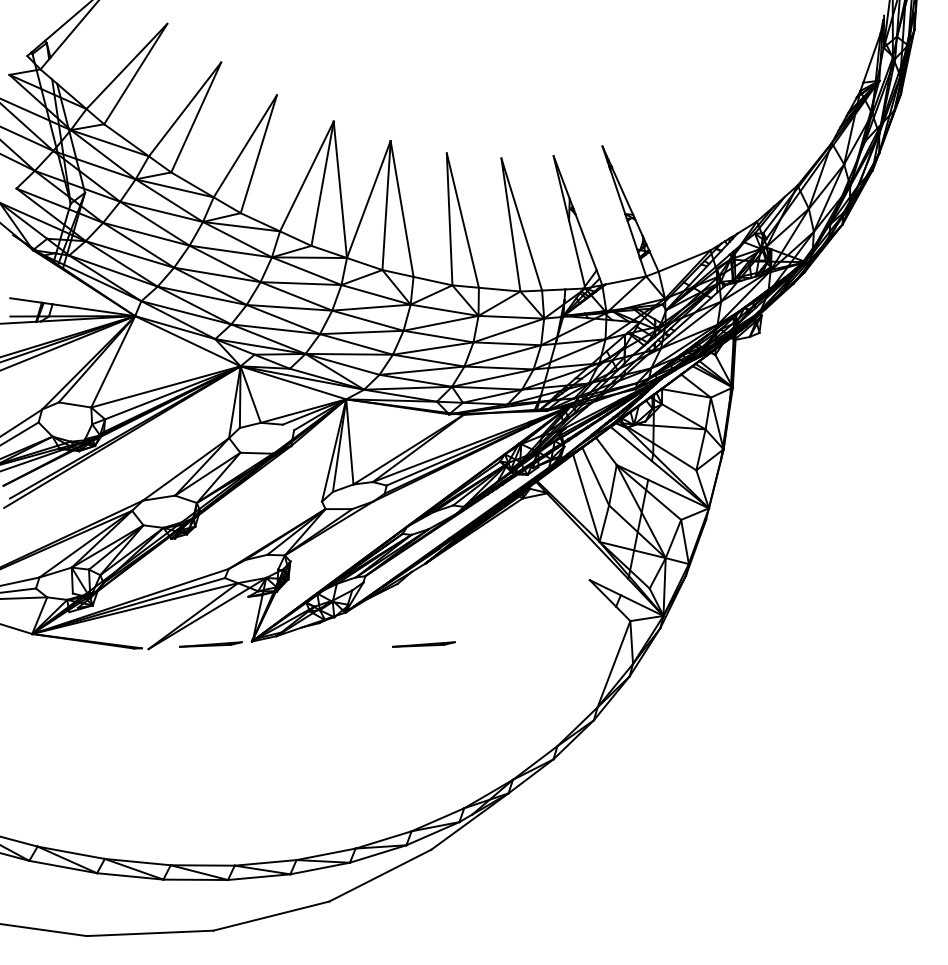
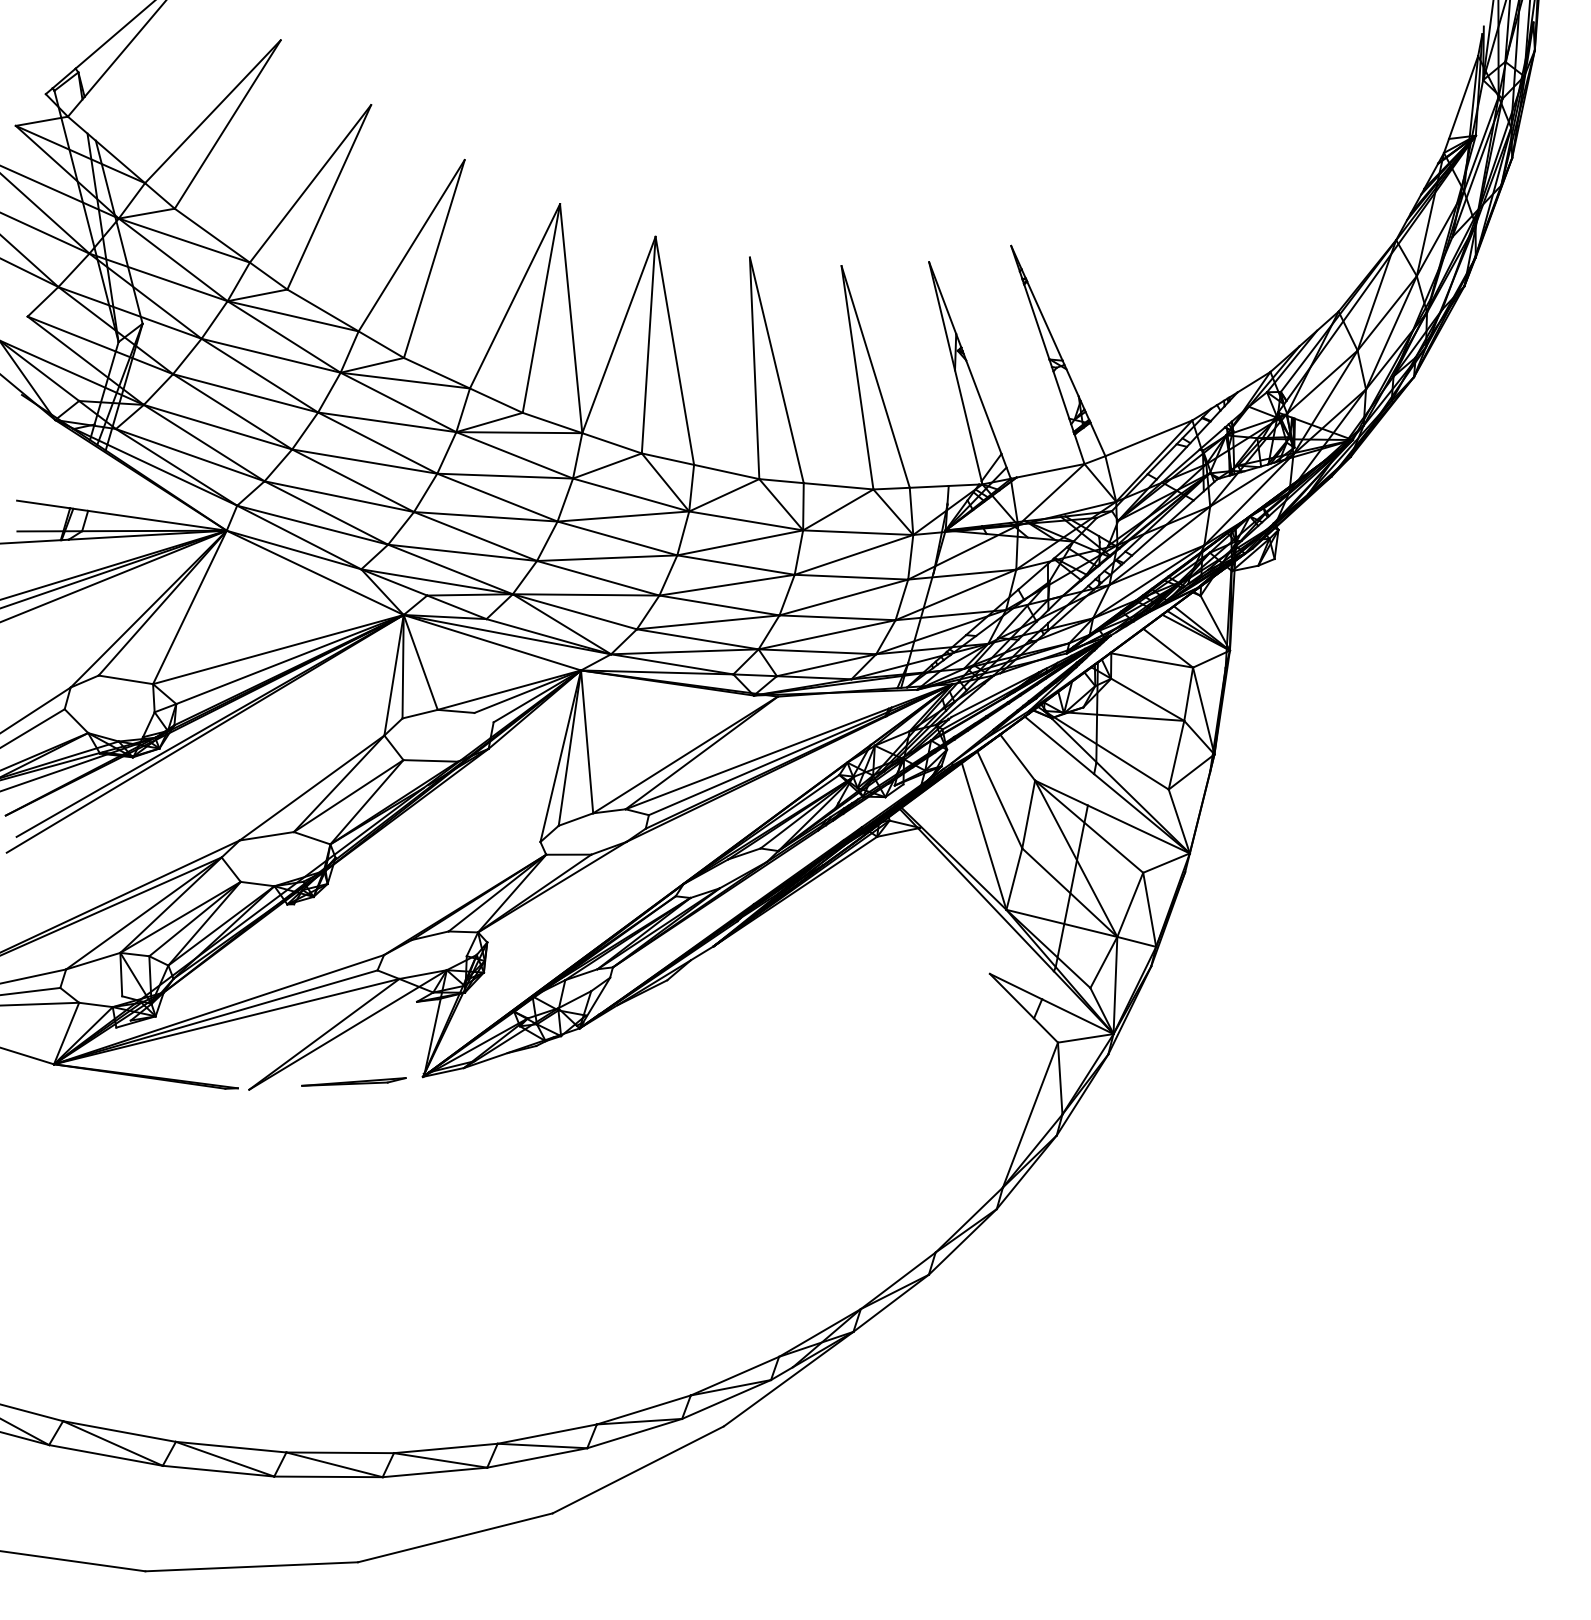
line: (423, 644) -> (710, 1081), removed

